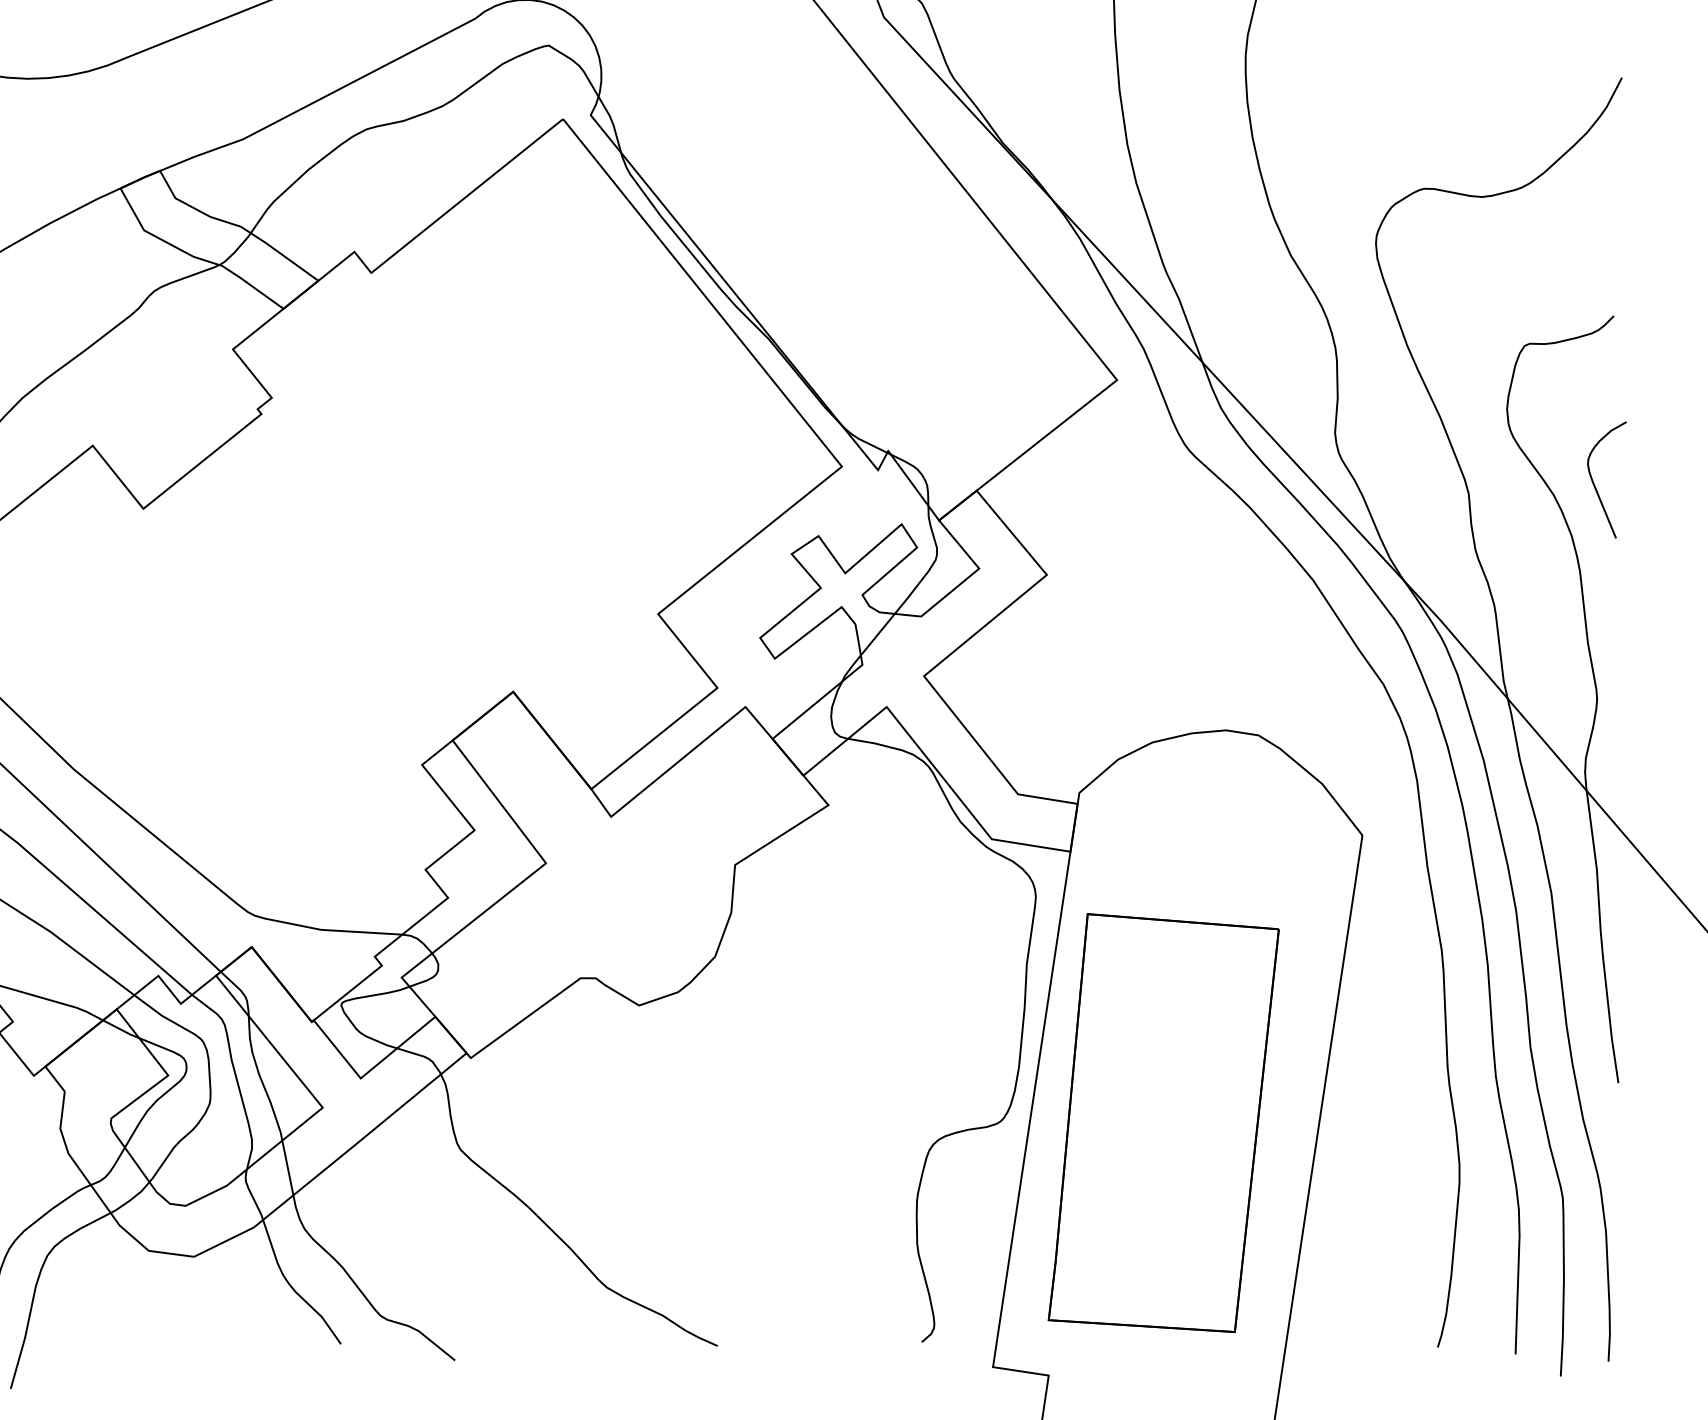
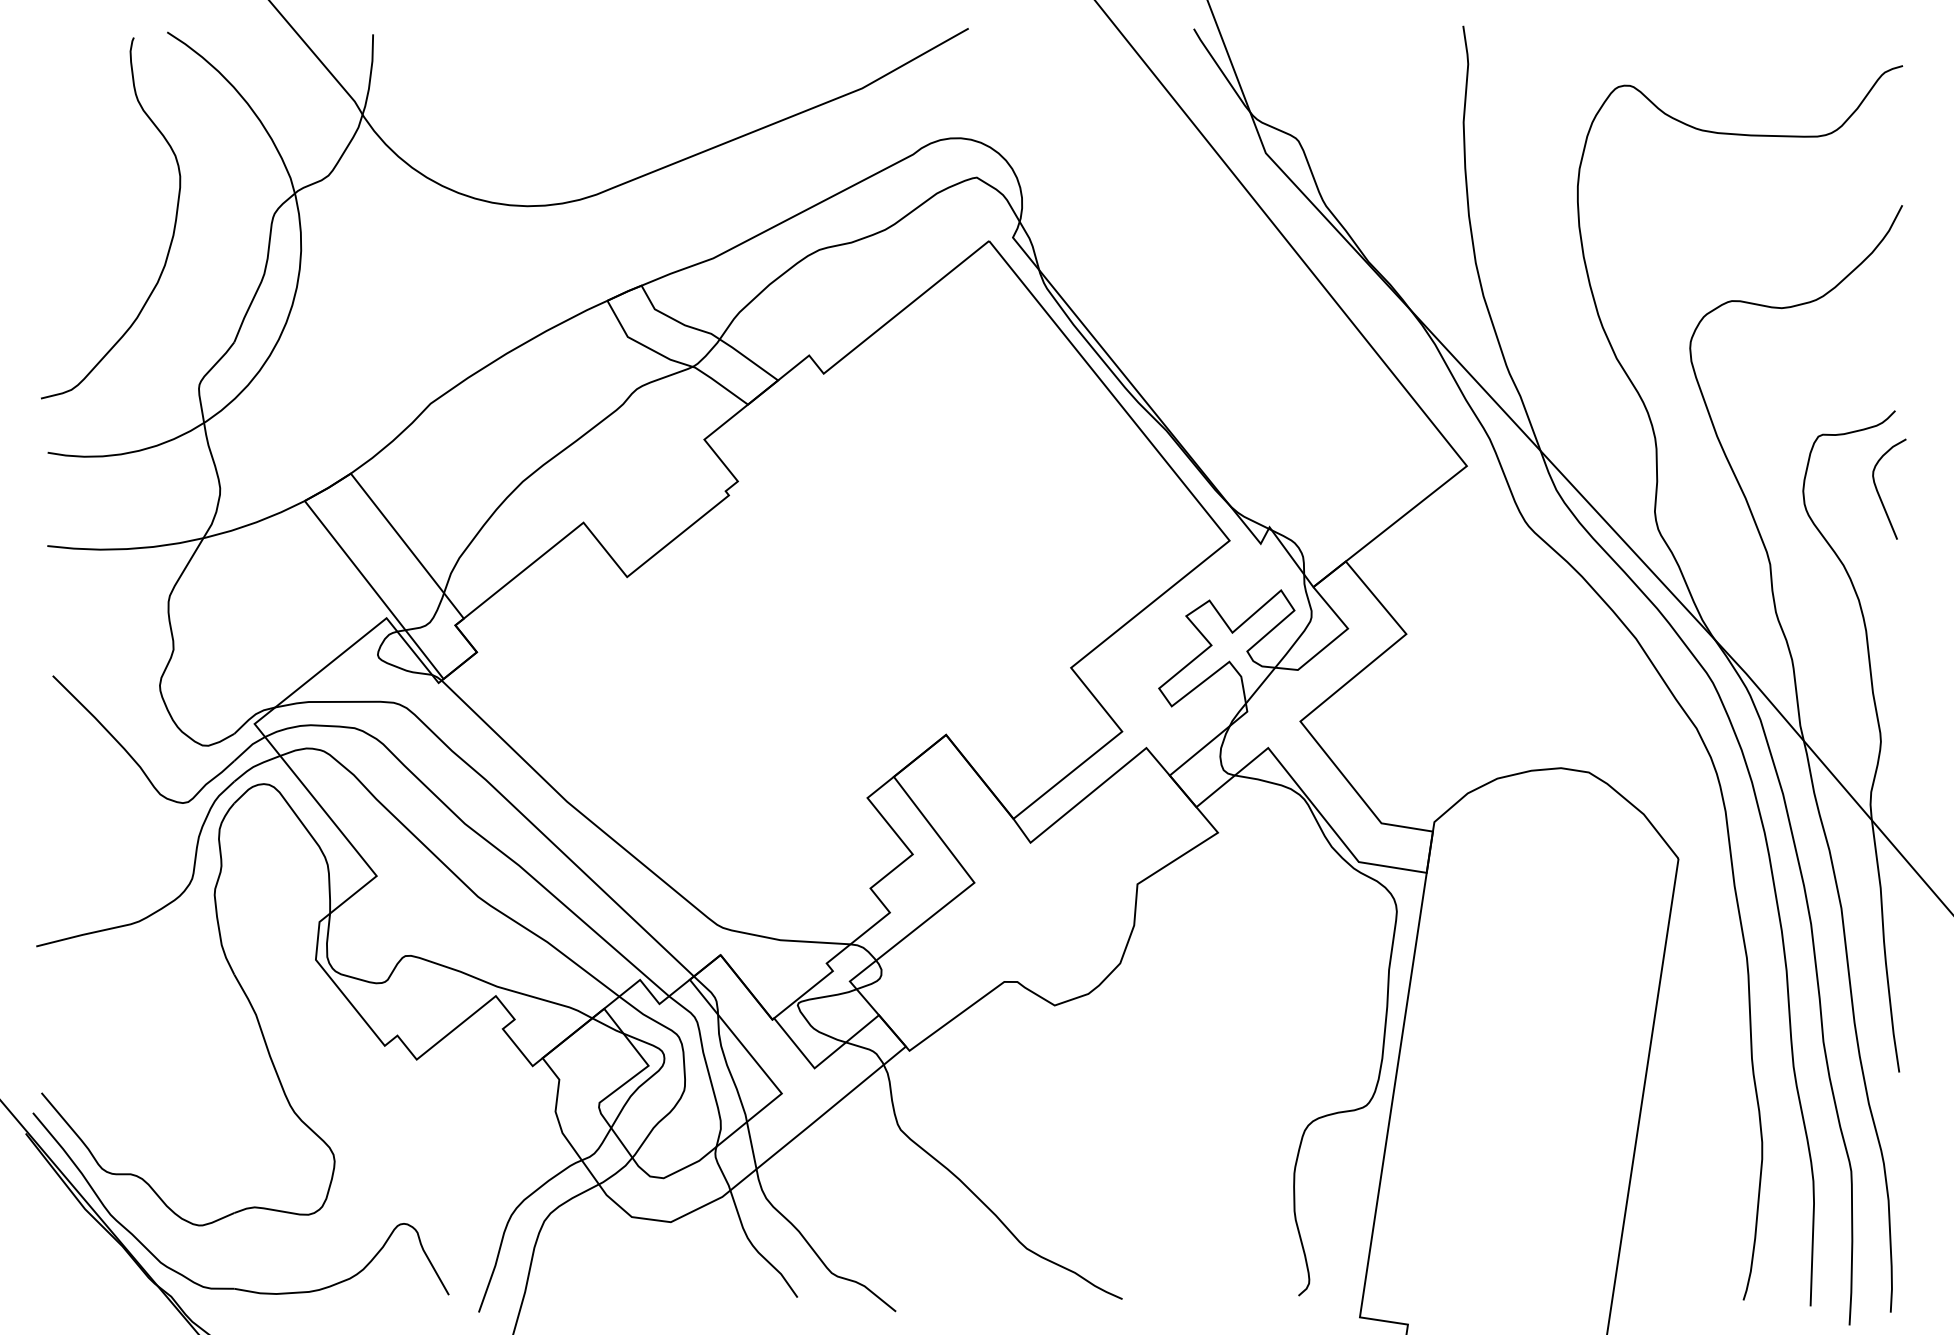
curve: (1595, 484) -> (1879, 493), moved
part: (1164, 1122) -> (1507, 1106), removed

